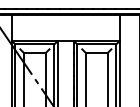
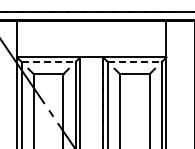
line: (35, 44) -> (49, 61), solid -> dashed
line: (97, 44) -> (135, 61), solid -> dashed

